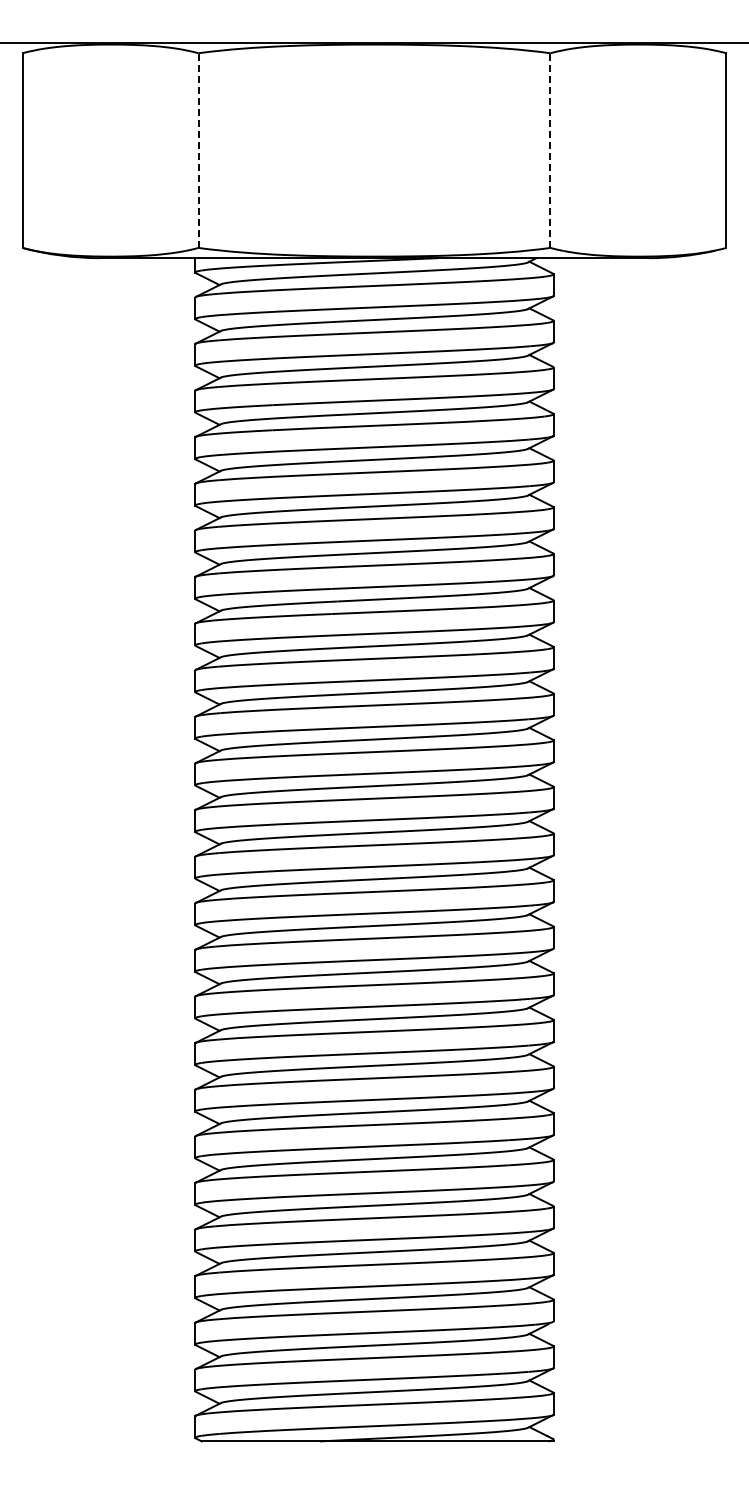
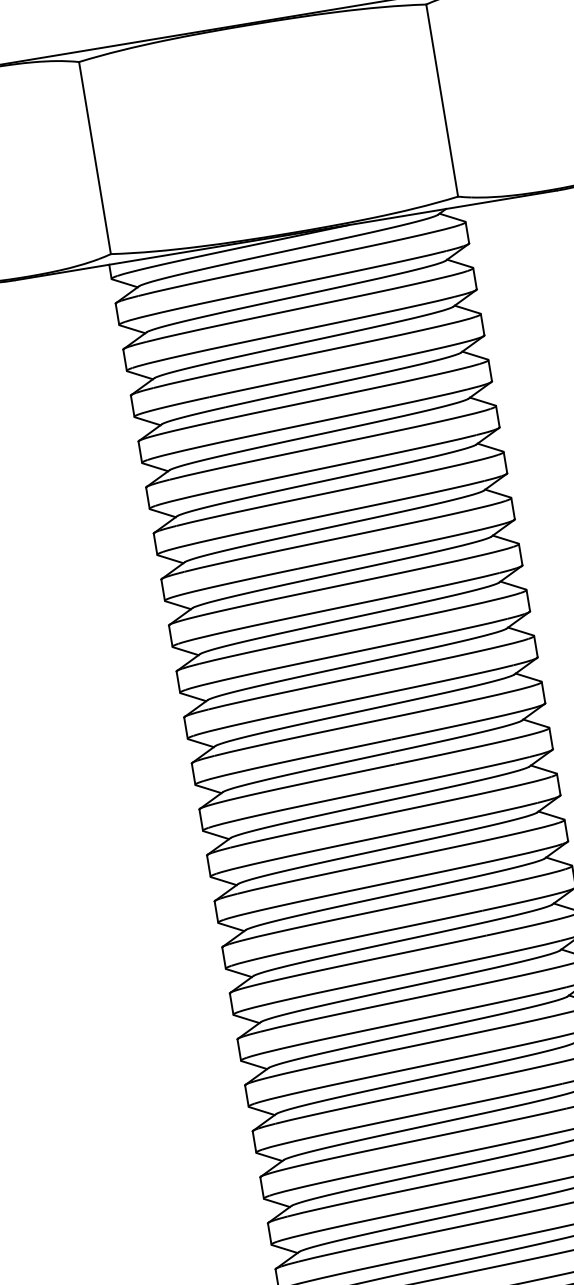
line: (198, 150) -> (94, 157), dashed -> solid
line: (550, 150) -> (442, 100), dashed -> solid

